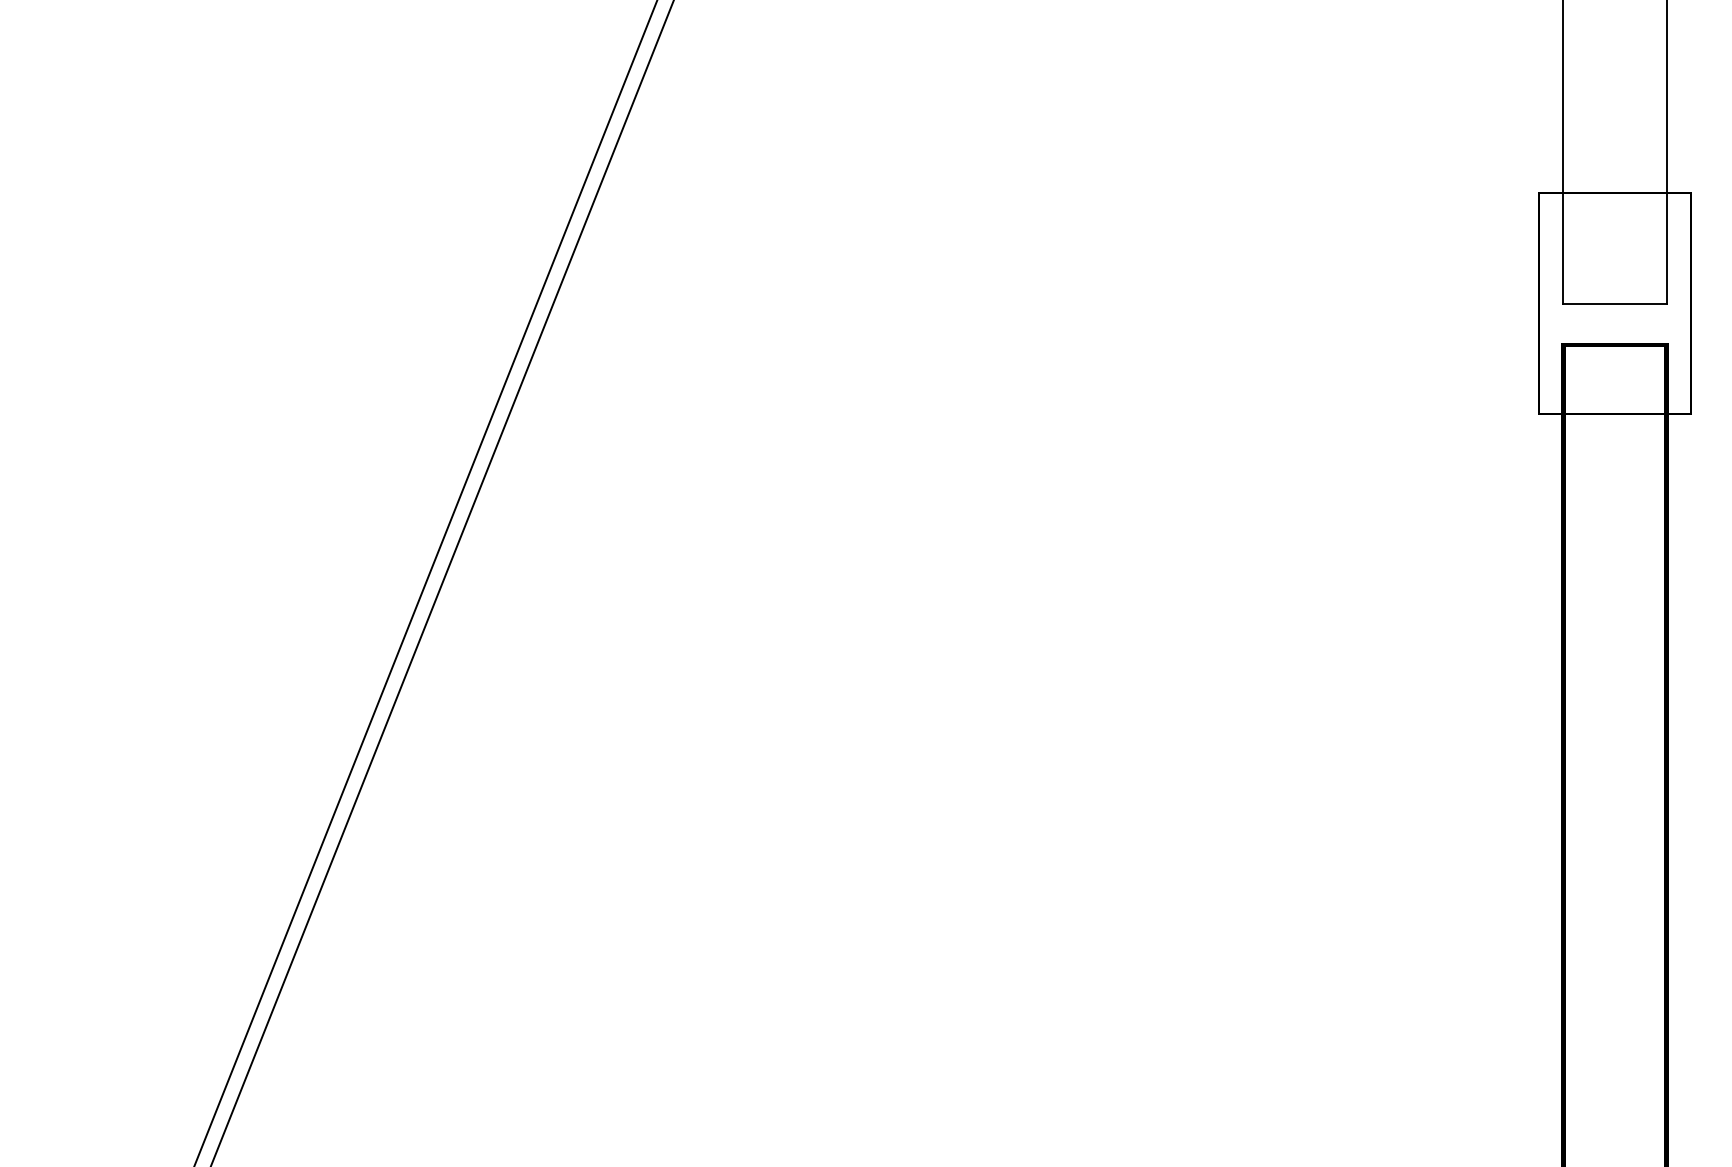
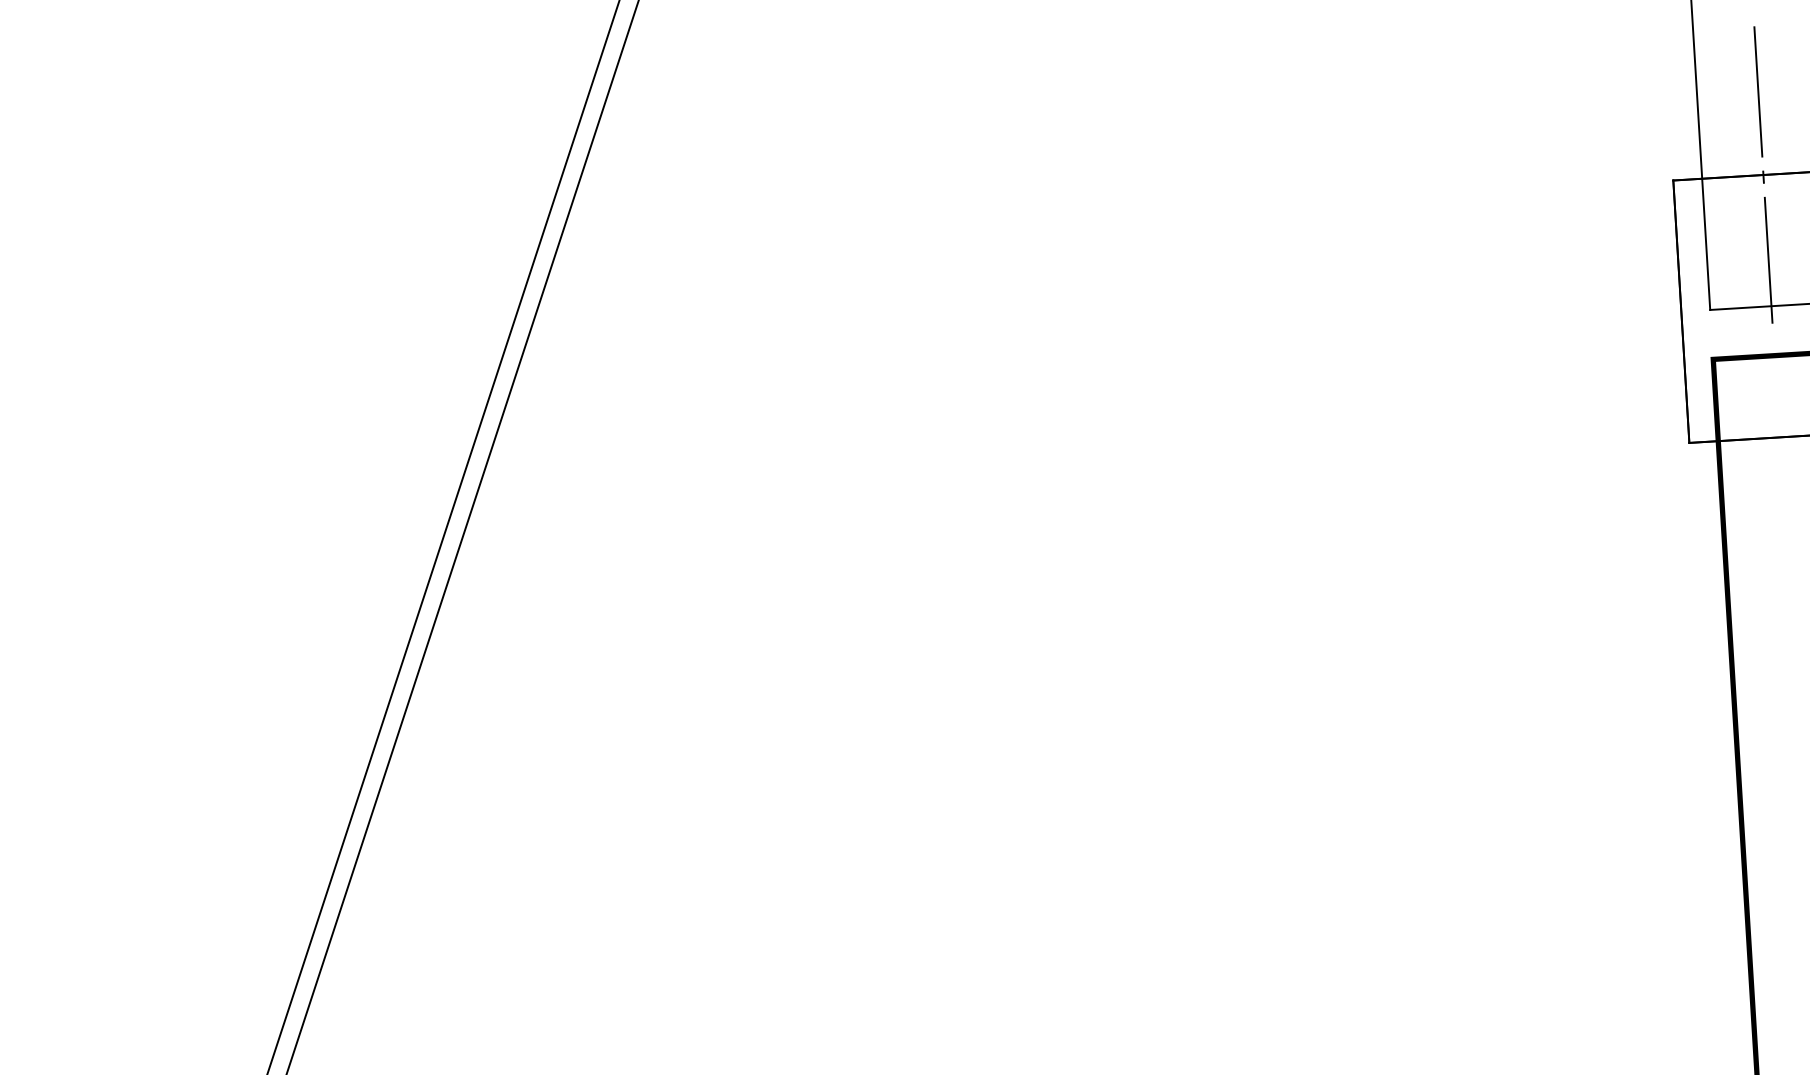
line: (1615, 192) -> (1764, 174), added

